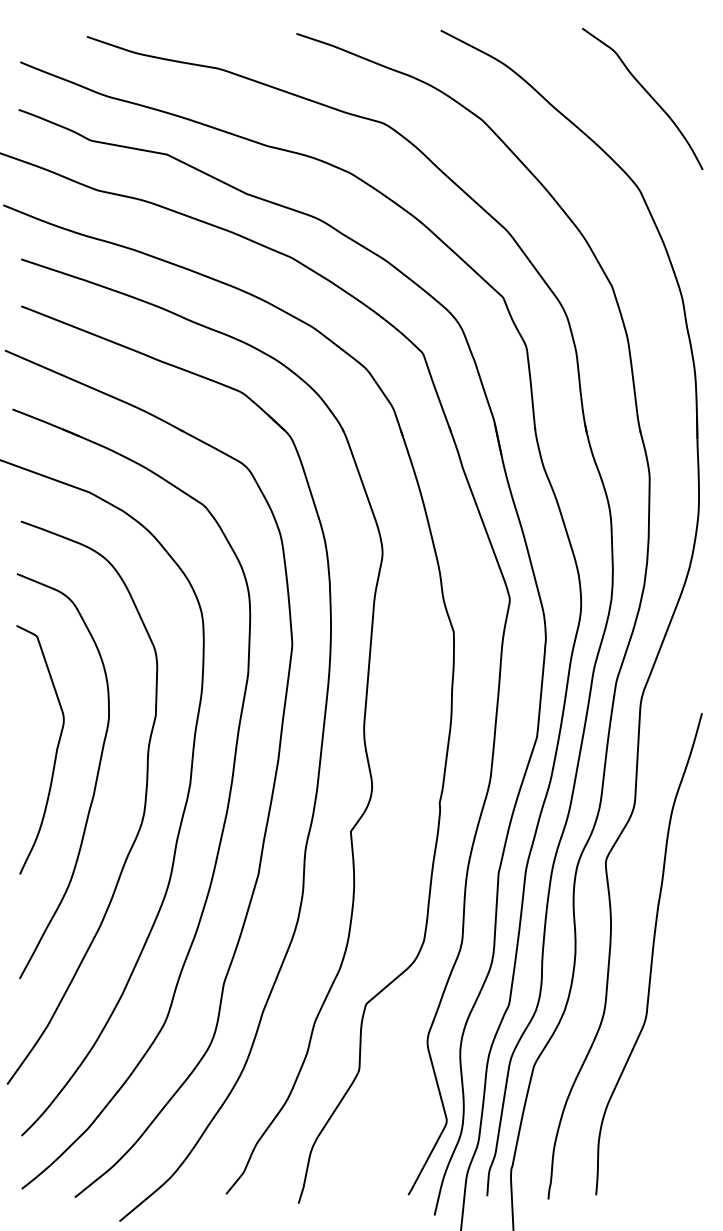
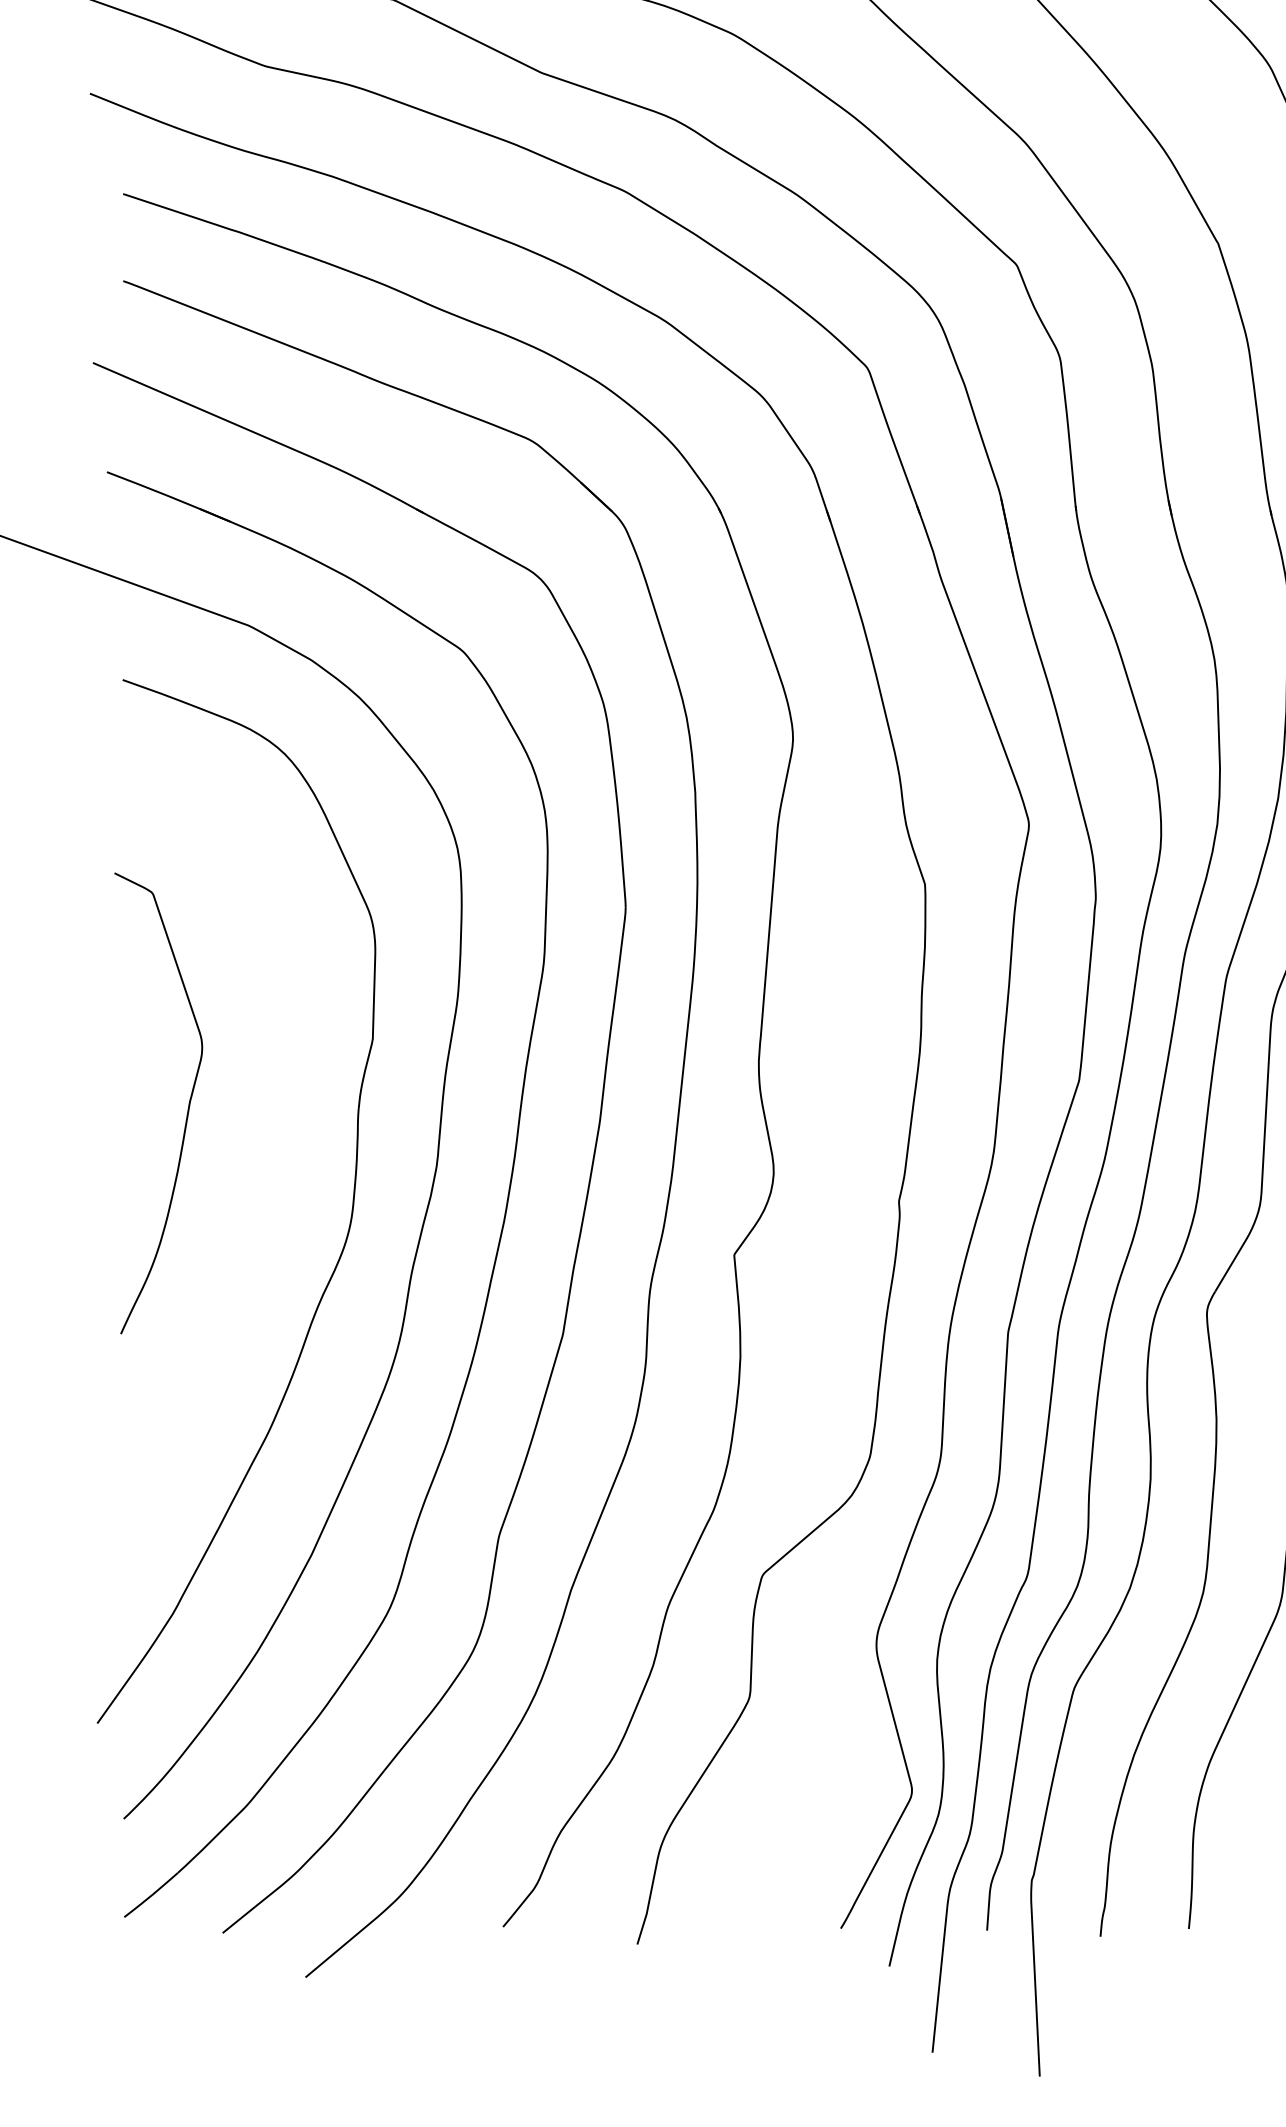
part: (94, 784) -> (259, 1167), removed

